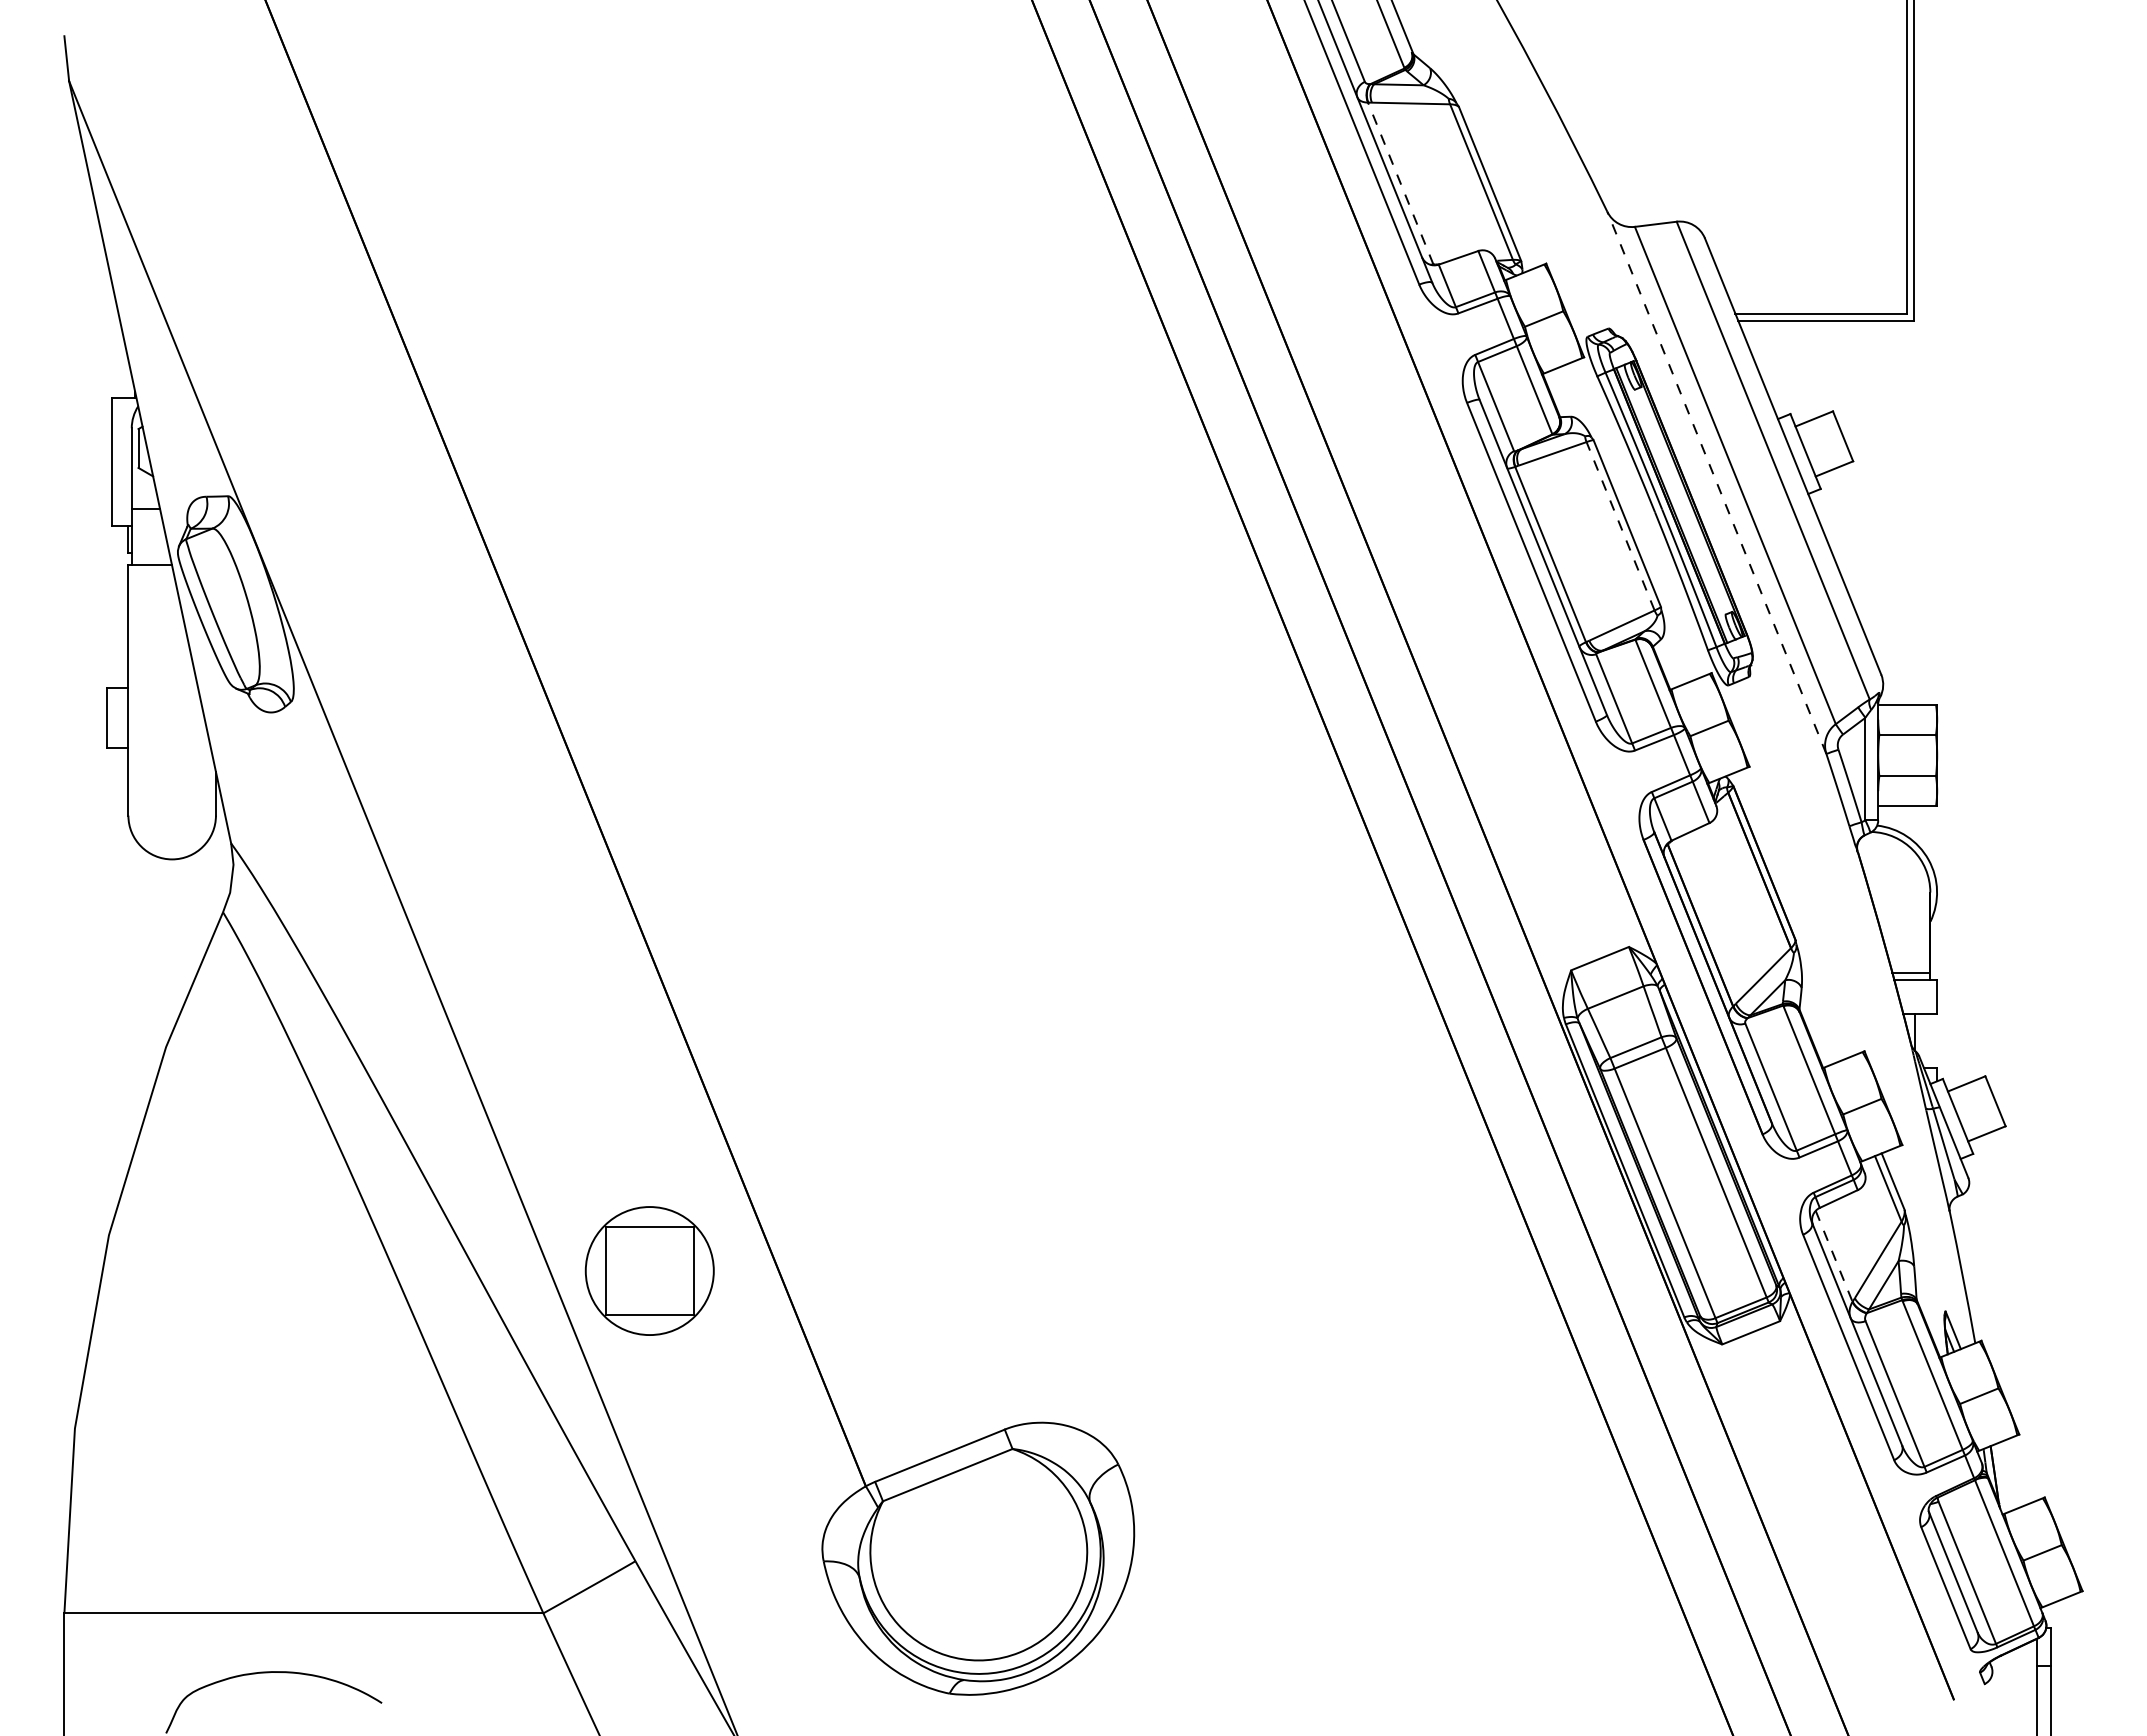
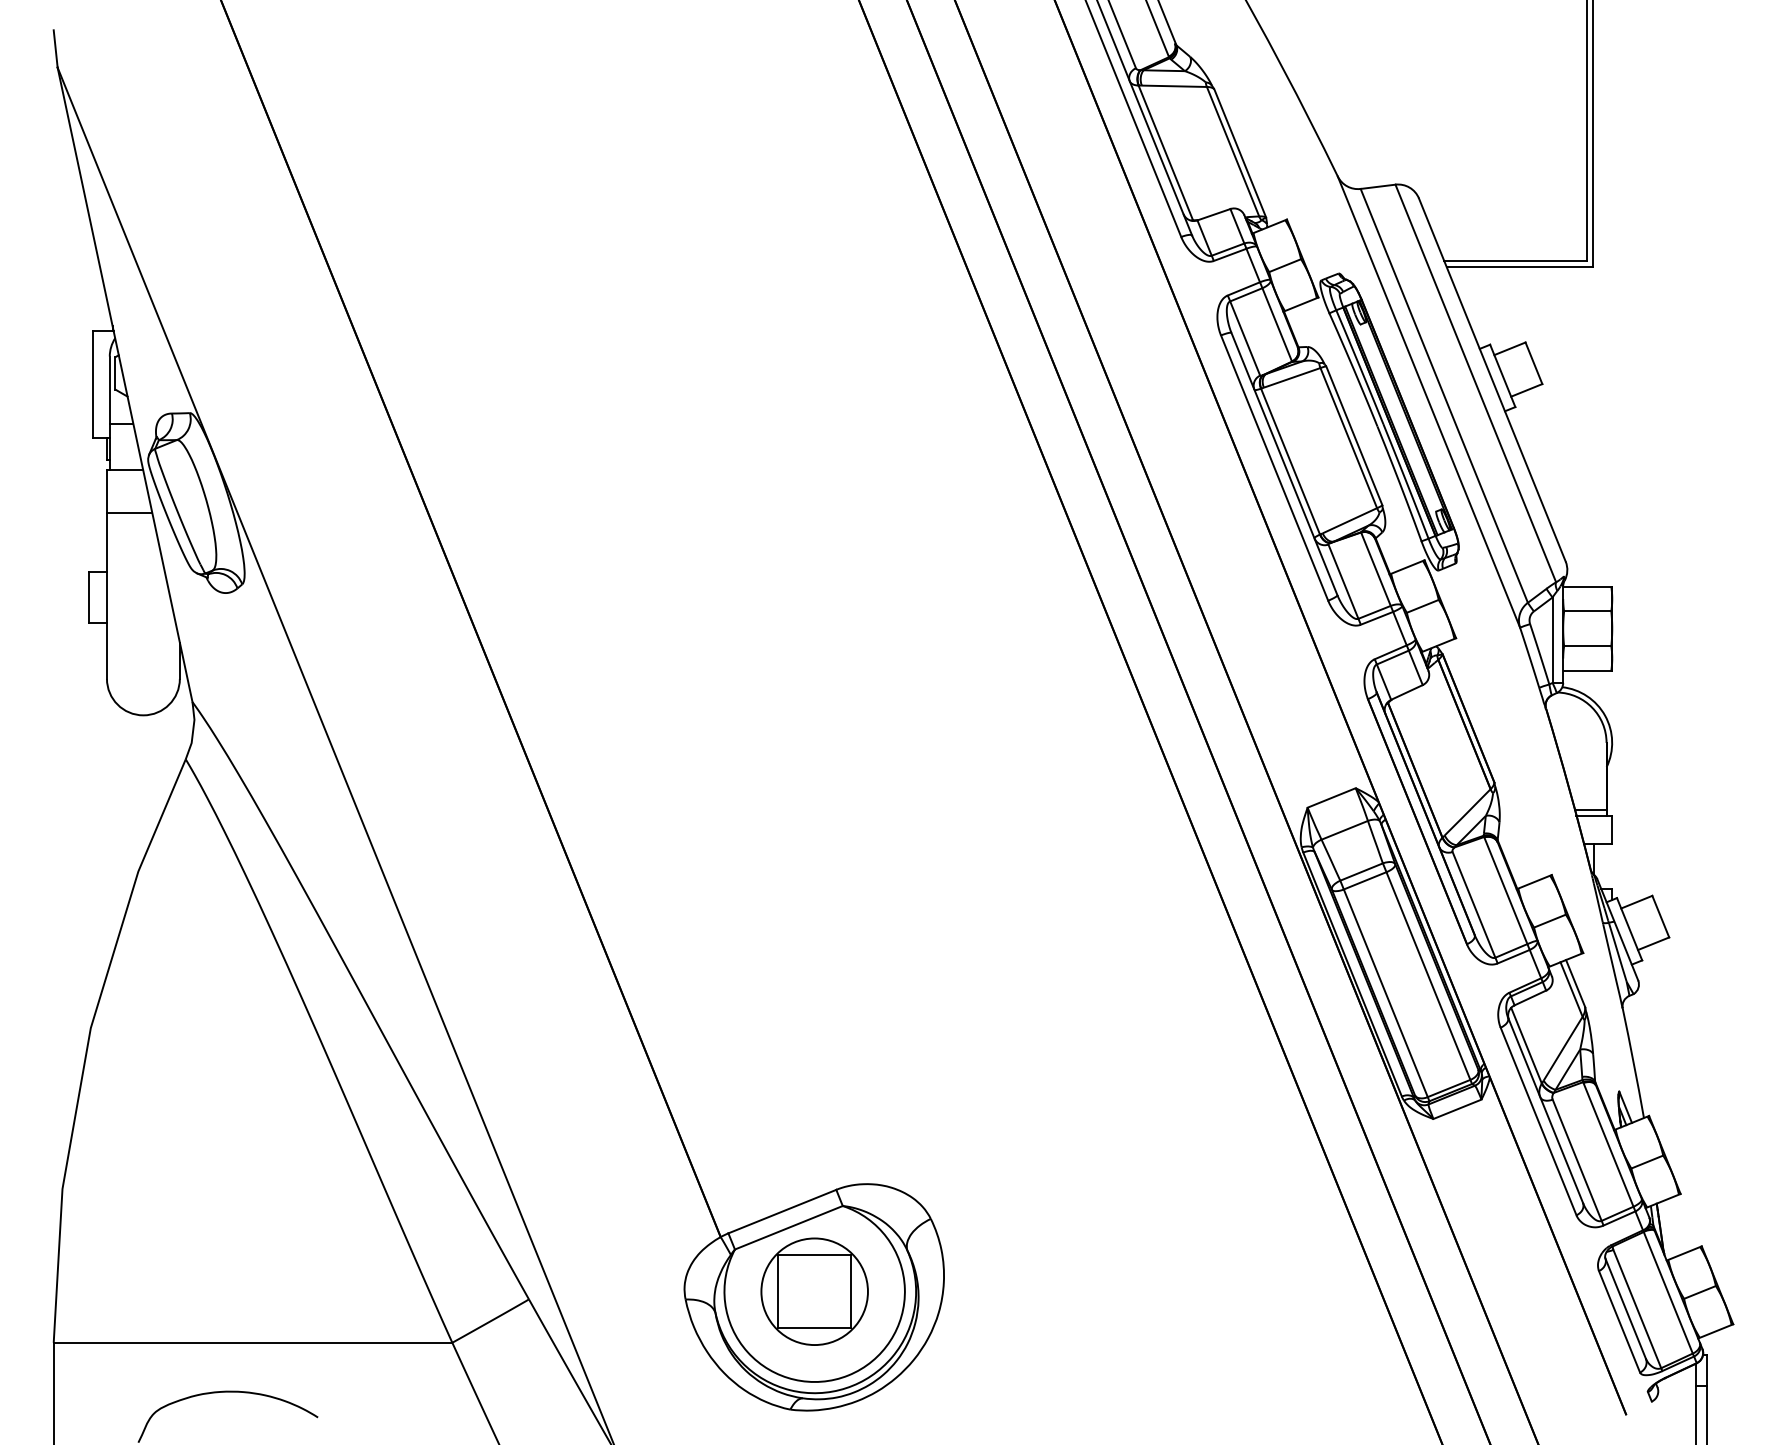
line: (1400, 183) -> (1165, 152), dashed -> solid
line: (1716, 482) -> (1428, 401), dashed -> solid
line: (1620, 526) -> (1348, 438), dashed -> solid
line: (155, 616) -> (129, 513), added
line: (1834, 1256) -> (1526, 1045), dashed -> solid
part: (649, 1270) -> (814, 1291), moved

